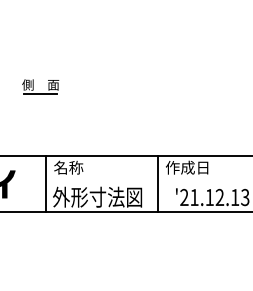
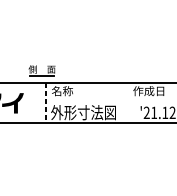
part: (33, 86) -> (36, 70), moved
line: (45, 183) -> (45, 102), solid -> dashed
line: (157, 183) -> (127, 102), removed

